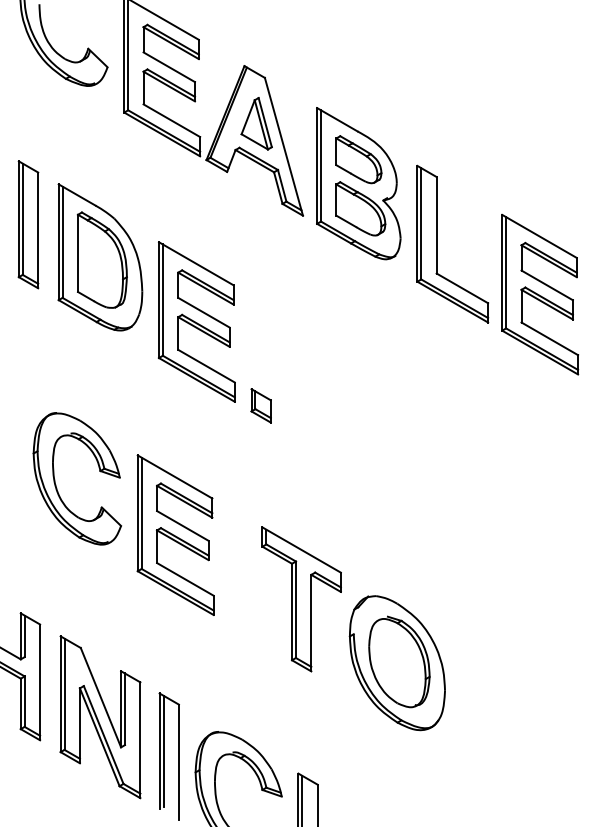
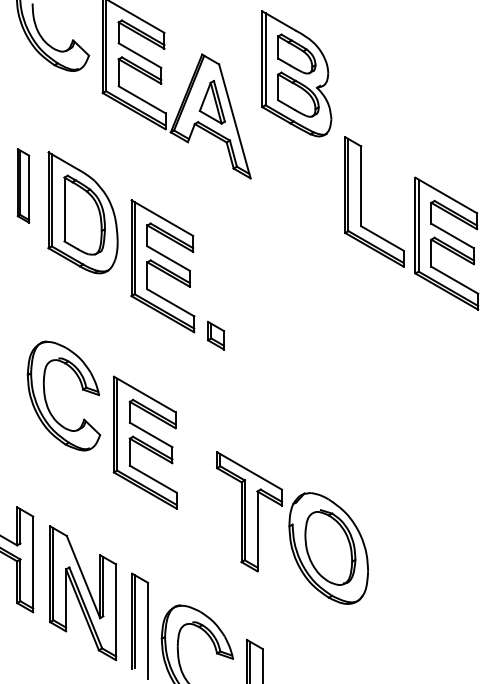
part: (358, 183) -> (296, 73), moved
part: (28, 224) -> (23, 185), size x0.7
part: (301, 599) -> (249, 511), moved

